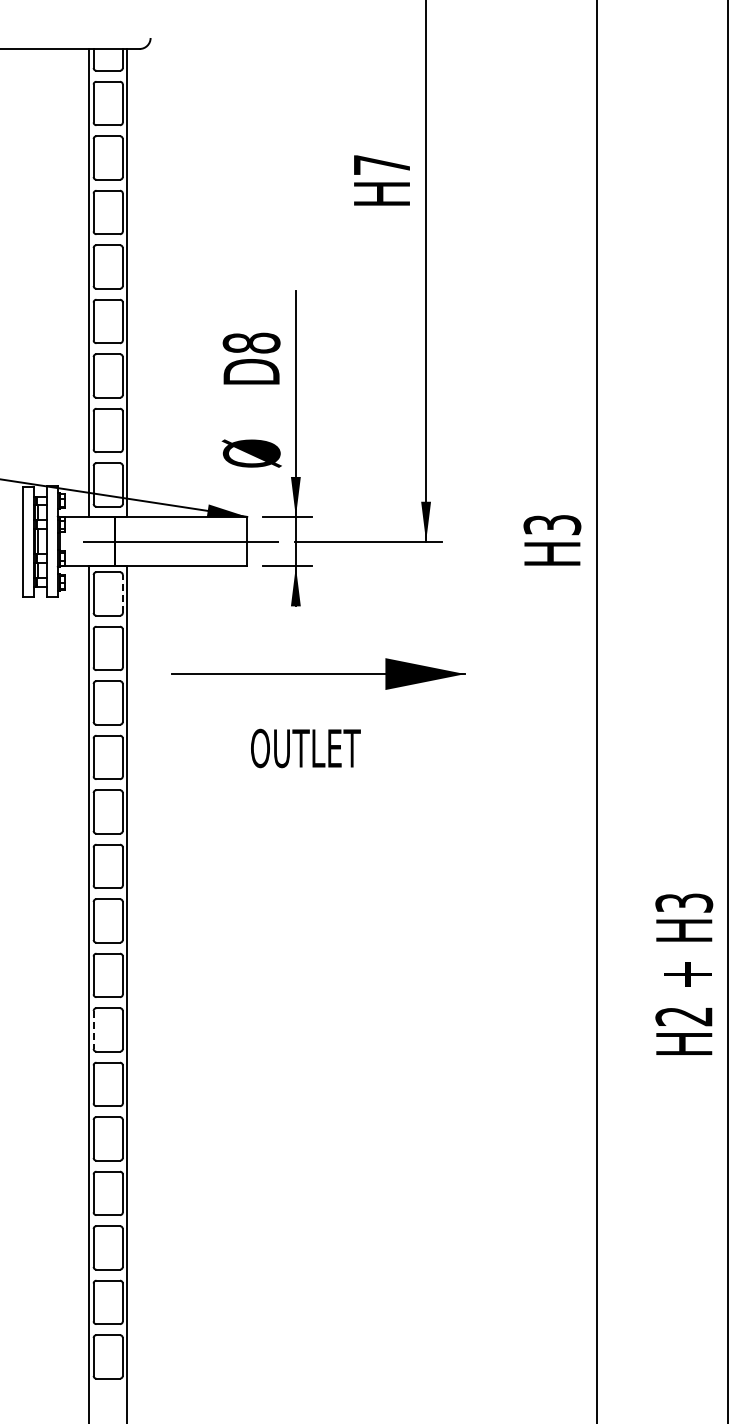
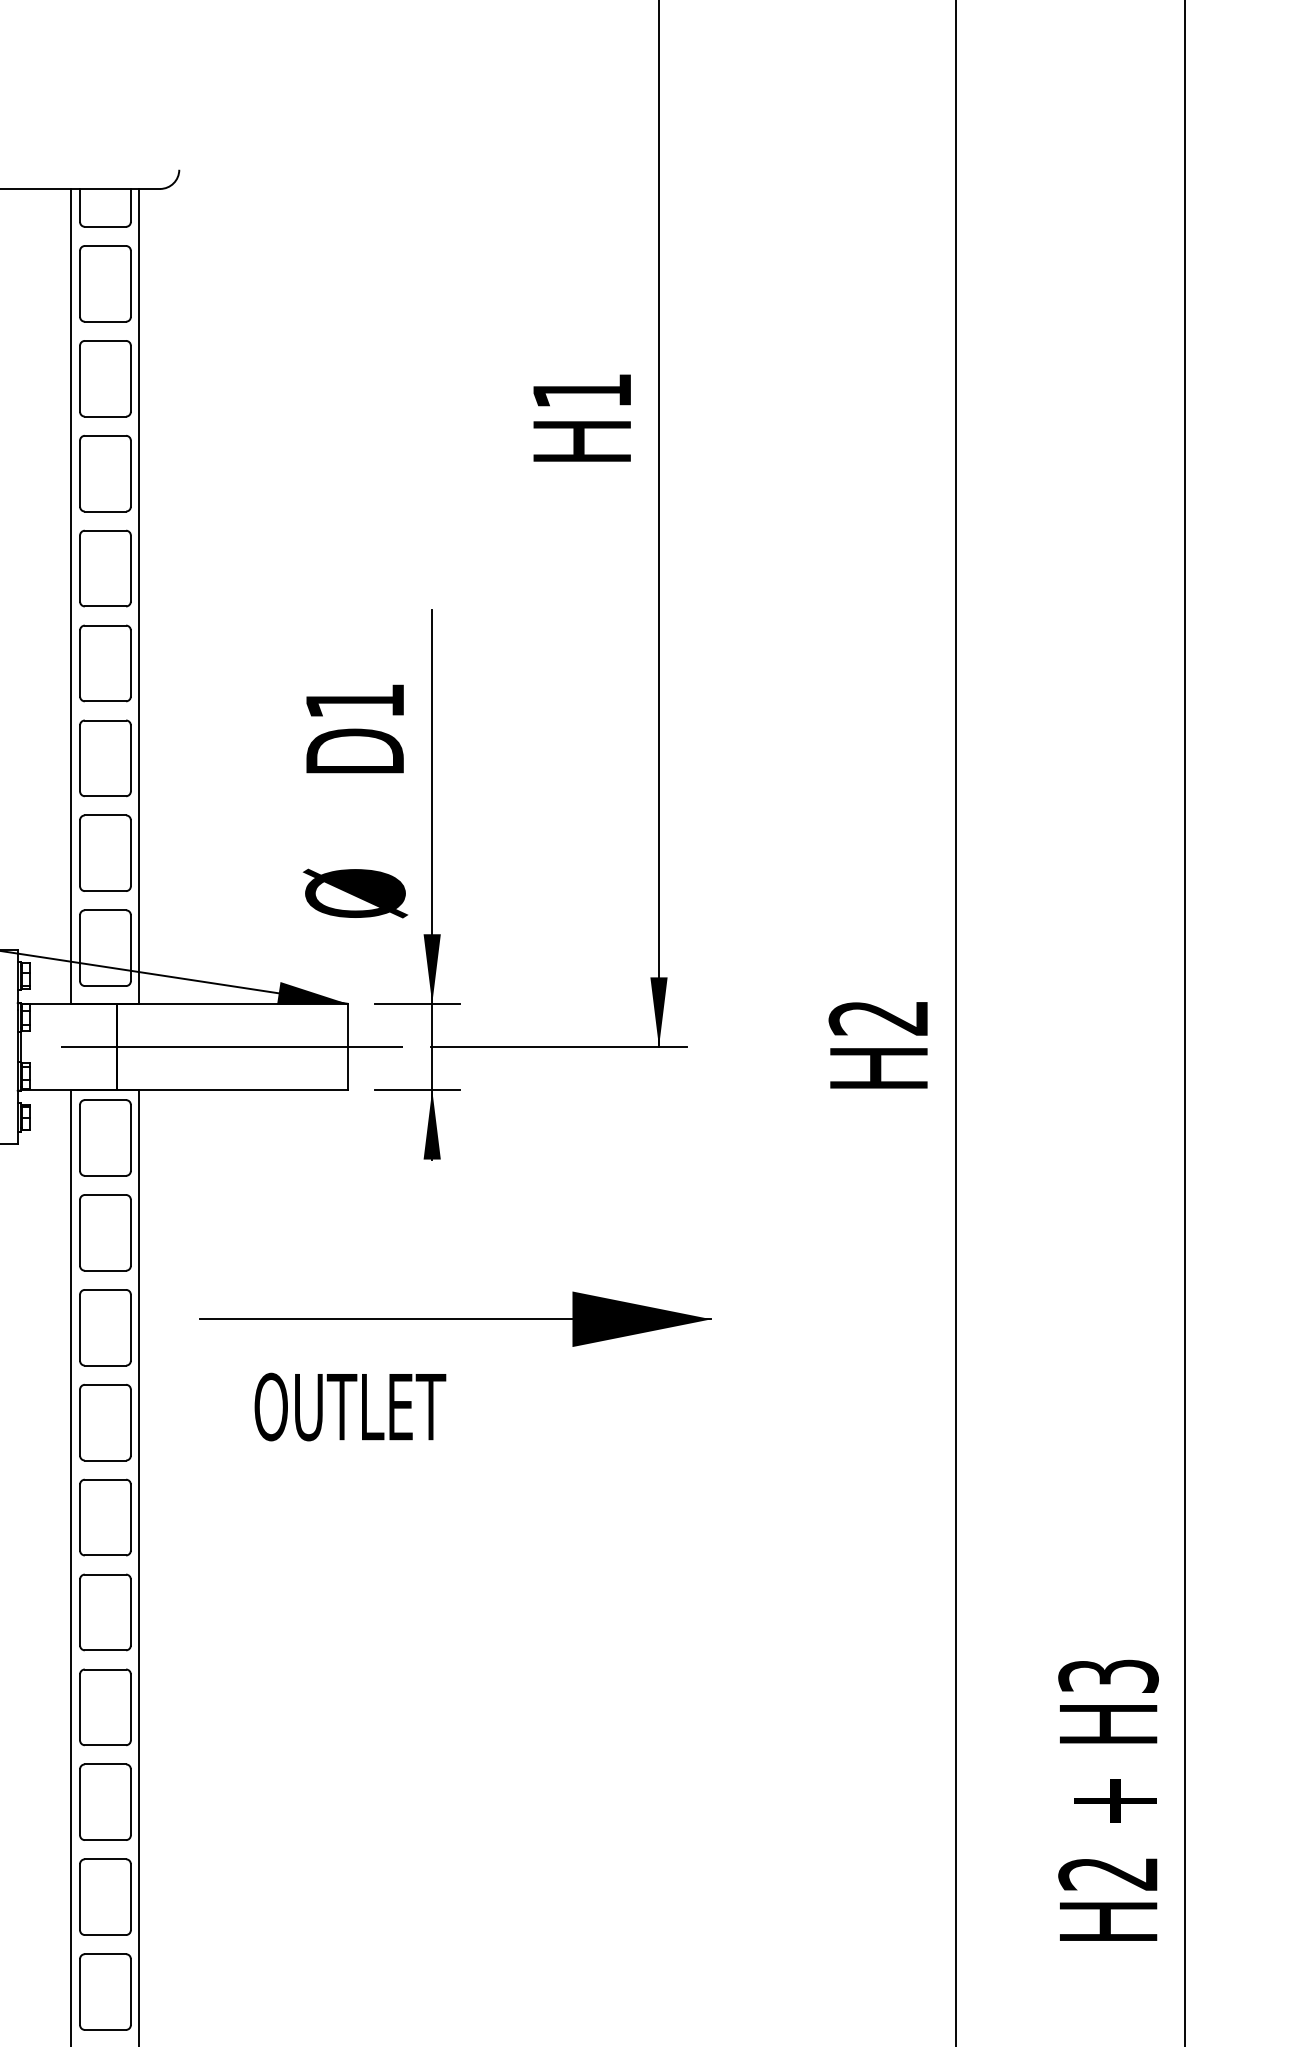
text: (381, 164) -> (581, 390), H7 -> H1
text: (251, 342) -> (354, 700), D8 -> D1
text: (552, 525) -> (879, 1018), H3 -> H2
line: (122, 593) -> (130, 1137), dashed -> solid
part: (318, 673) -> (455, 1318), moved
text: (305, 748) -> (349, 1407), moved
line: (93, 1029) -> (79, 1896), dashed -> solid

